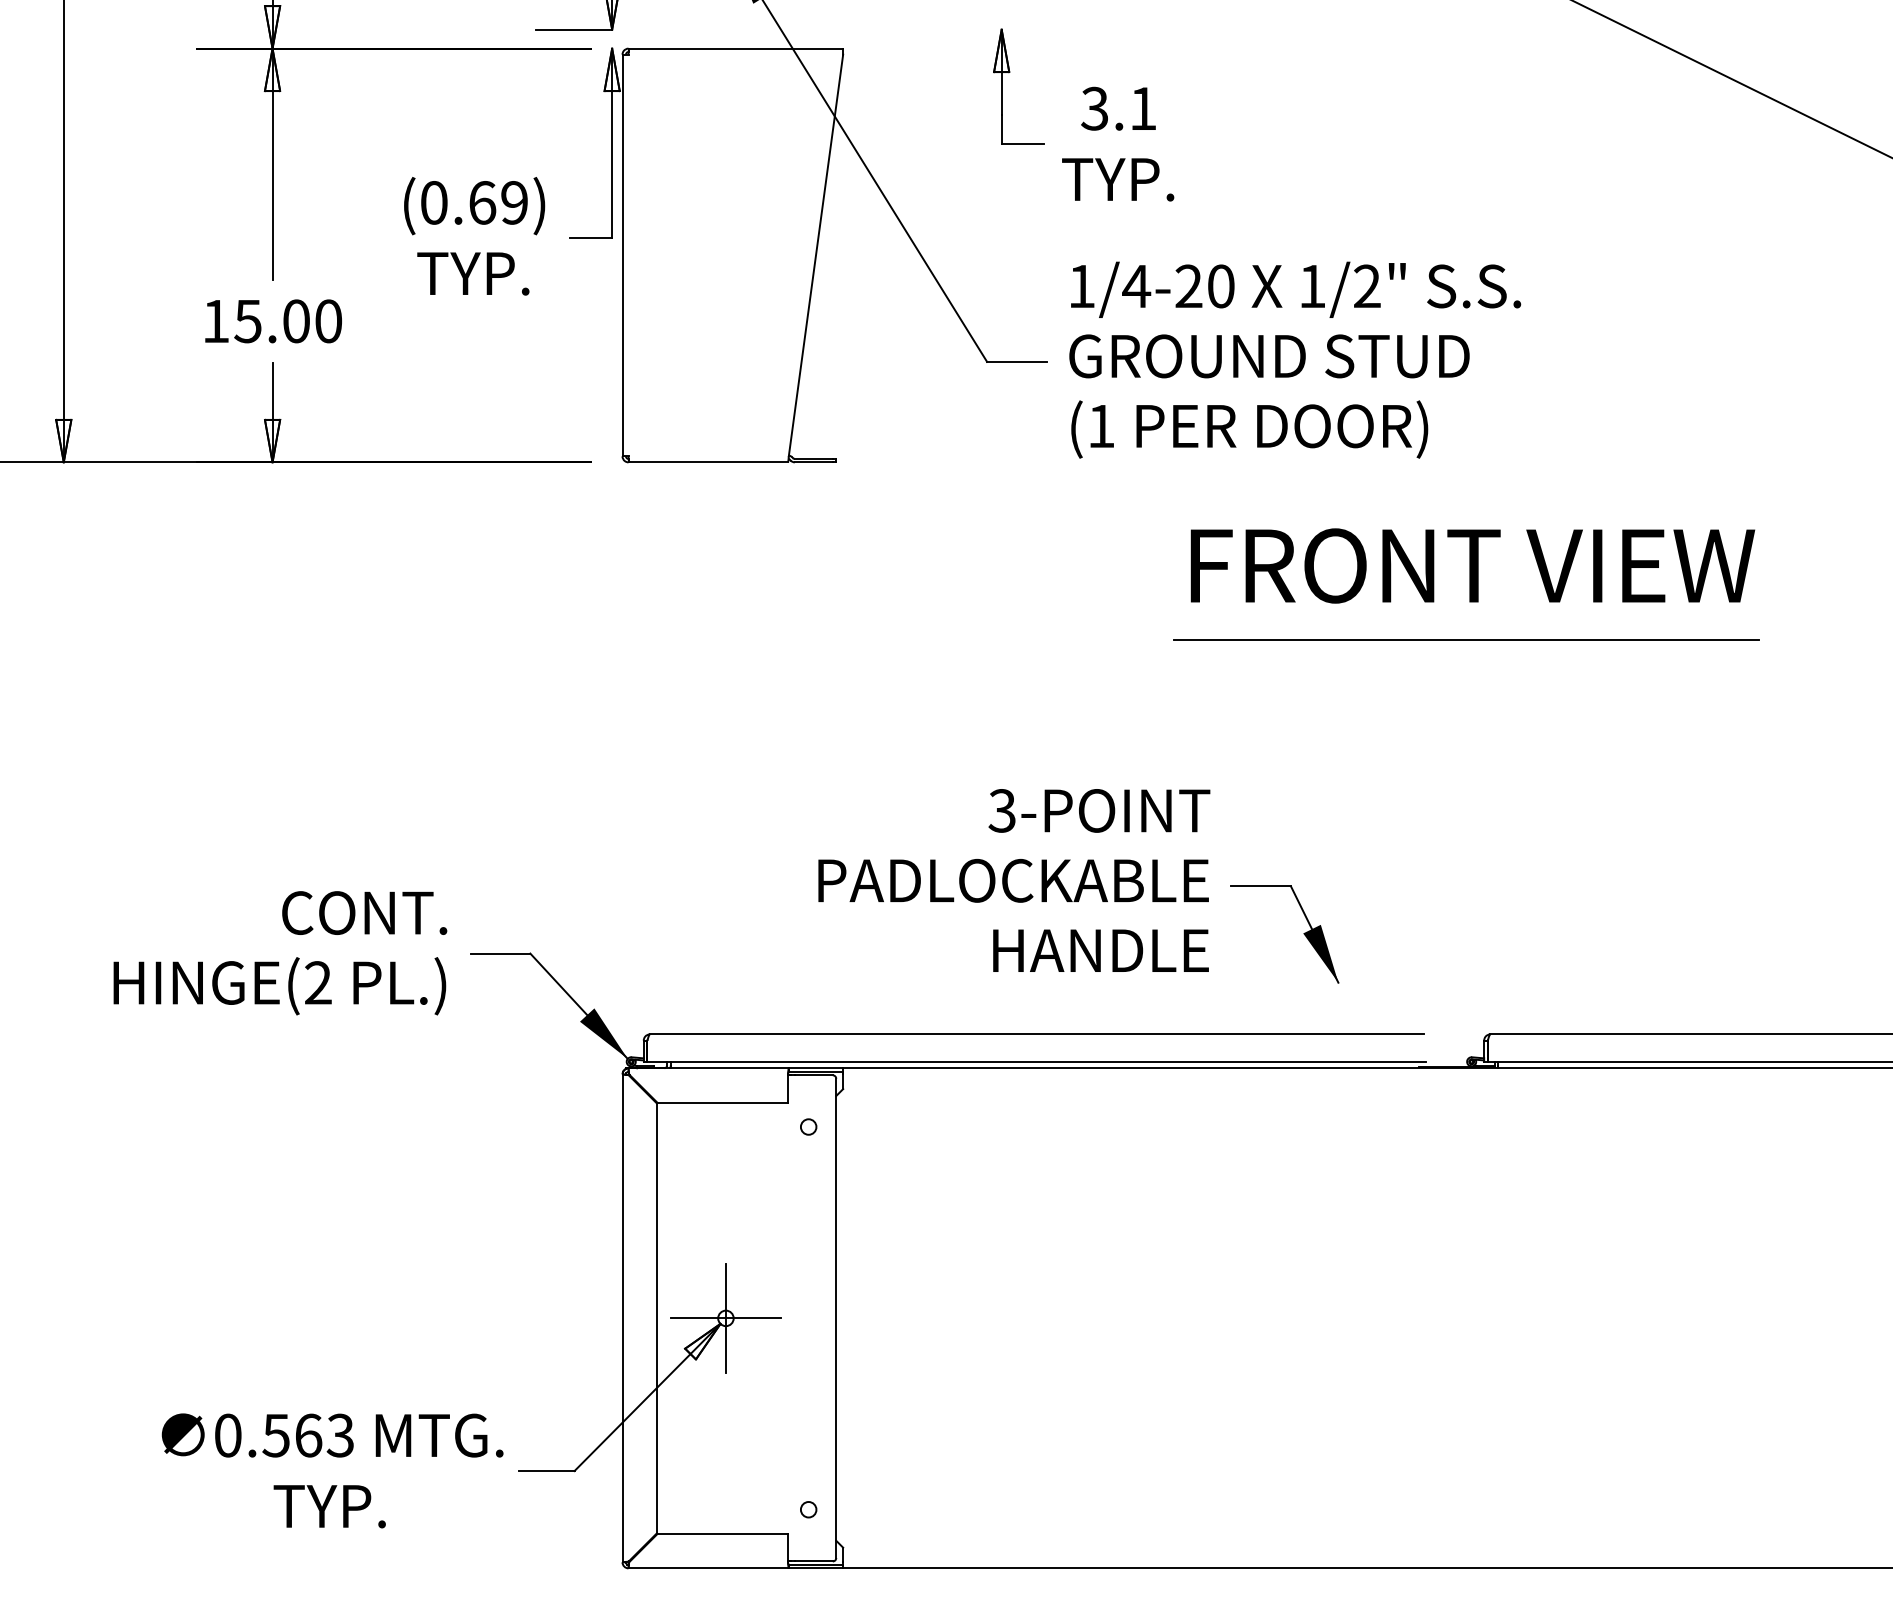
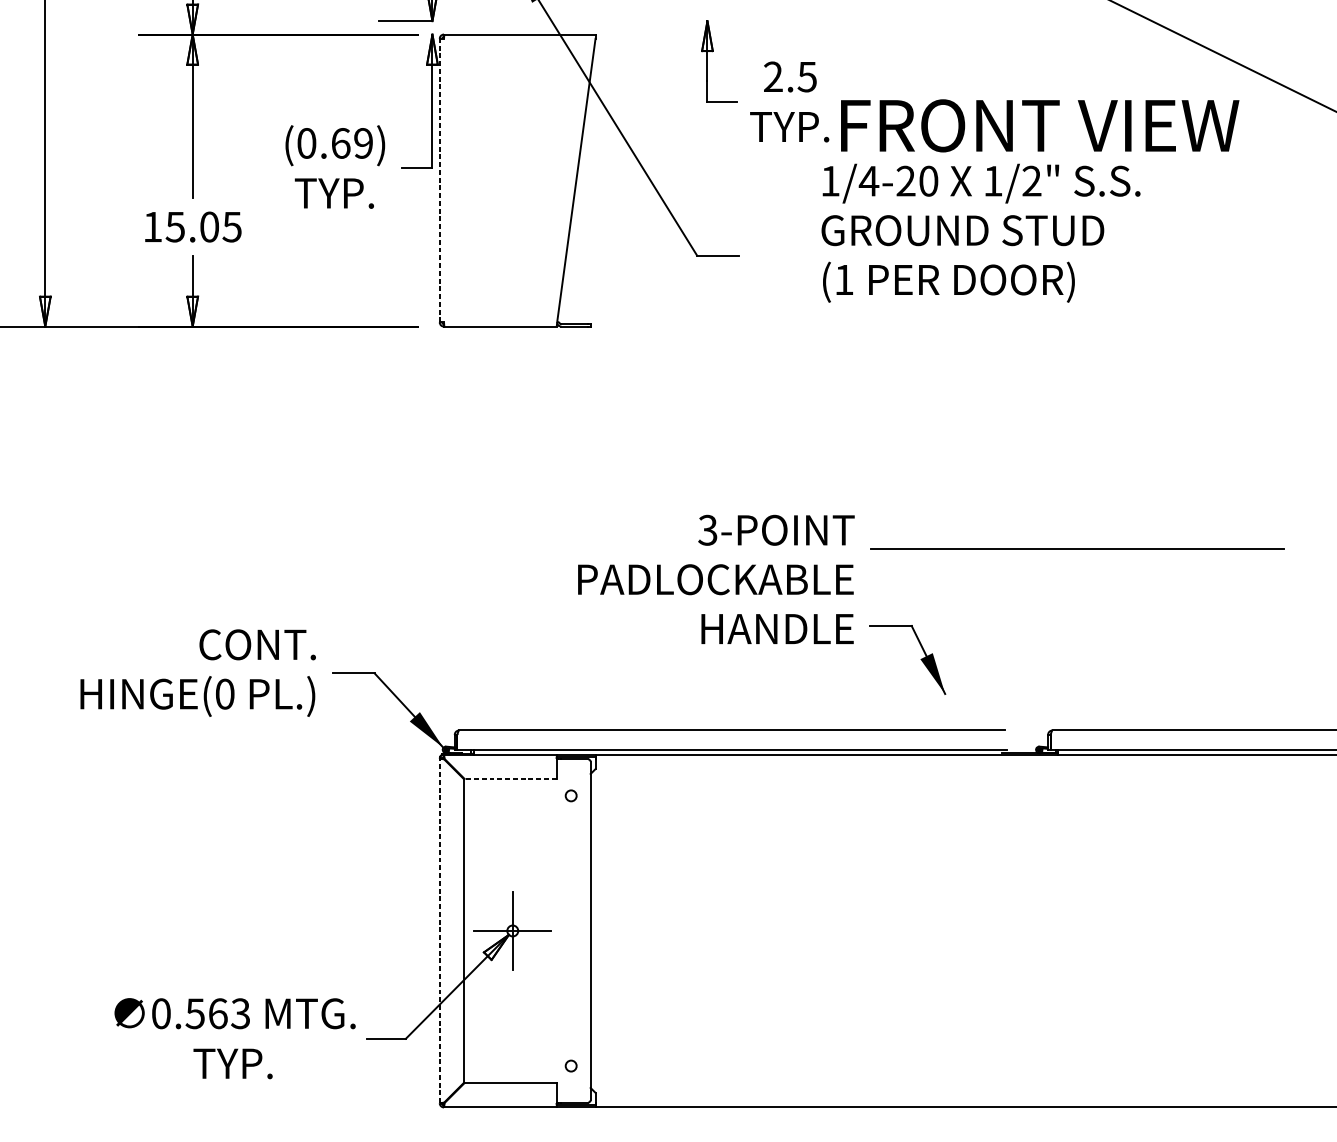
text: (1118, 108) -> (789, 76), 3.1 -> 2.5
line: (622, 255) -> (439, 180), solid -> dashed
text: (328, 321) -> (232, 227), 15.00 -> 15.05
text: (1295, 359) -> (981, 232), moved
text: (1472, 565) -> (1039, 125), moved
line: (1466, 639) -> (1077, 549), moved
text: (1014, 880) -> (716, 579), moved
text: (318, 982) -> (225, 693), (2 -> (0
line: (722, 1102) -> (510, 778), solid -> dashed
line: (622, 1318) -> (439, 931), solid -> dashed

